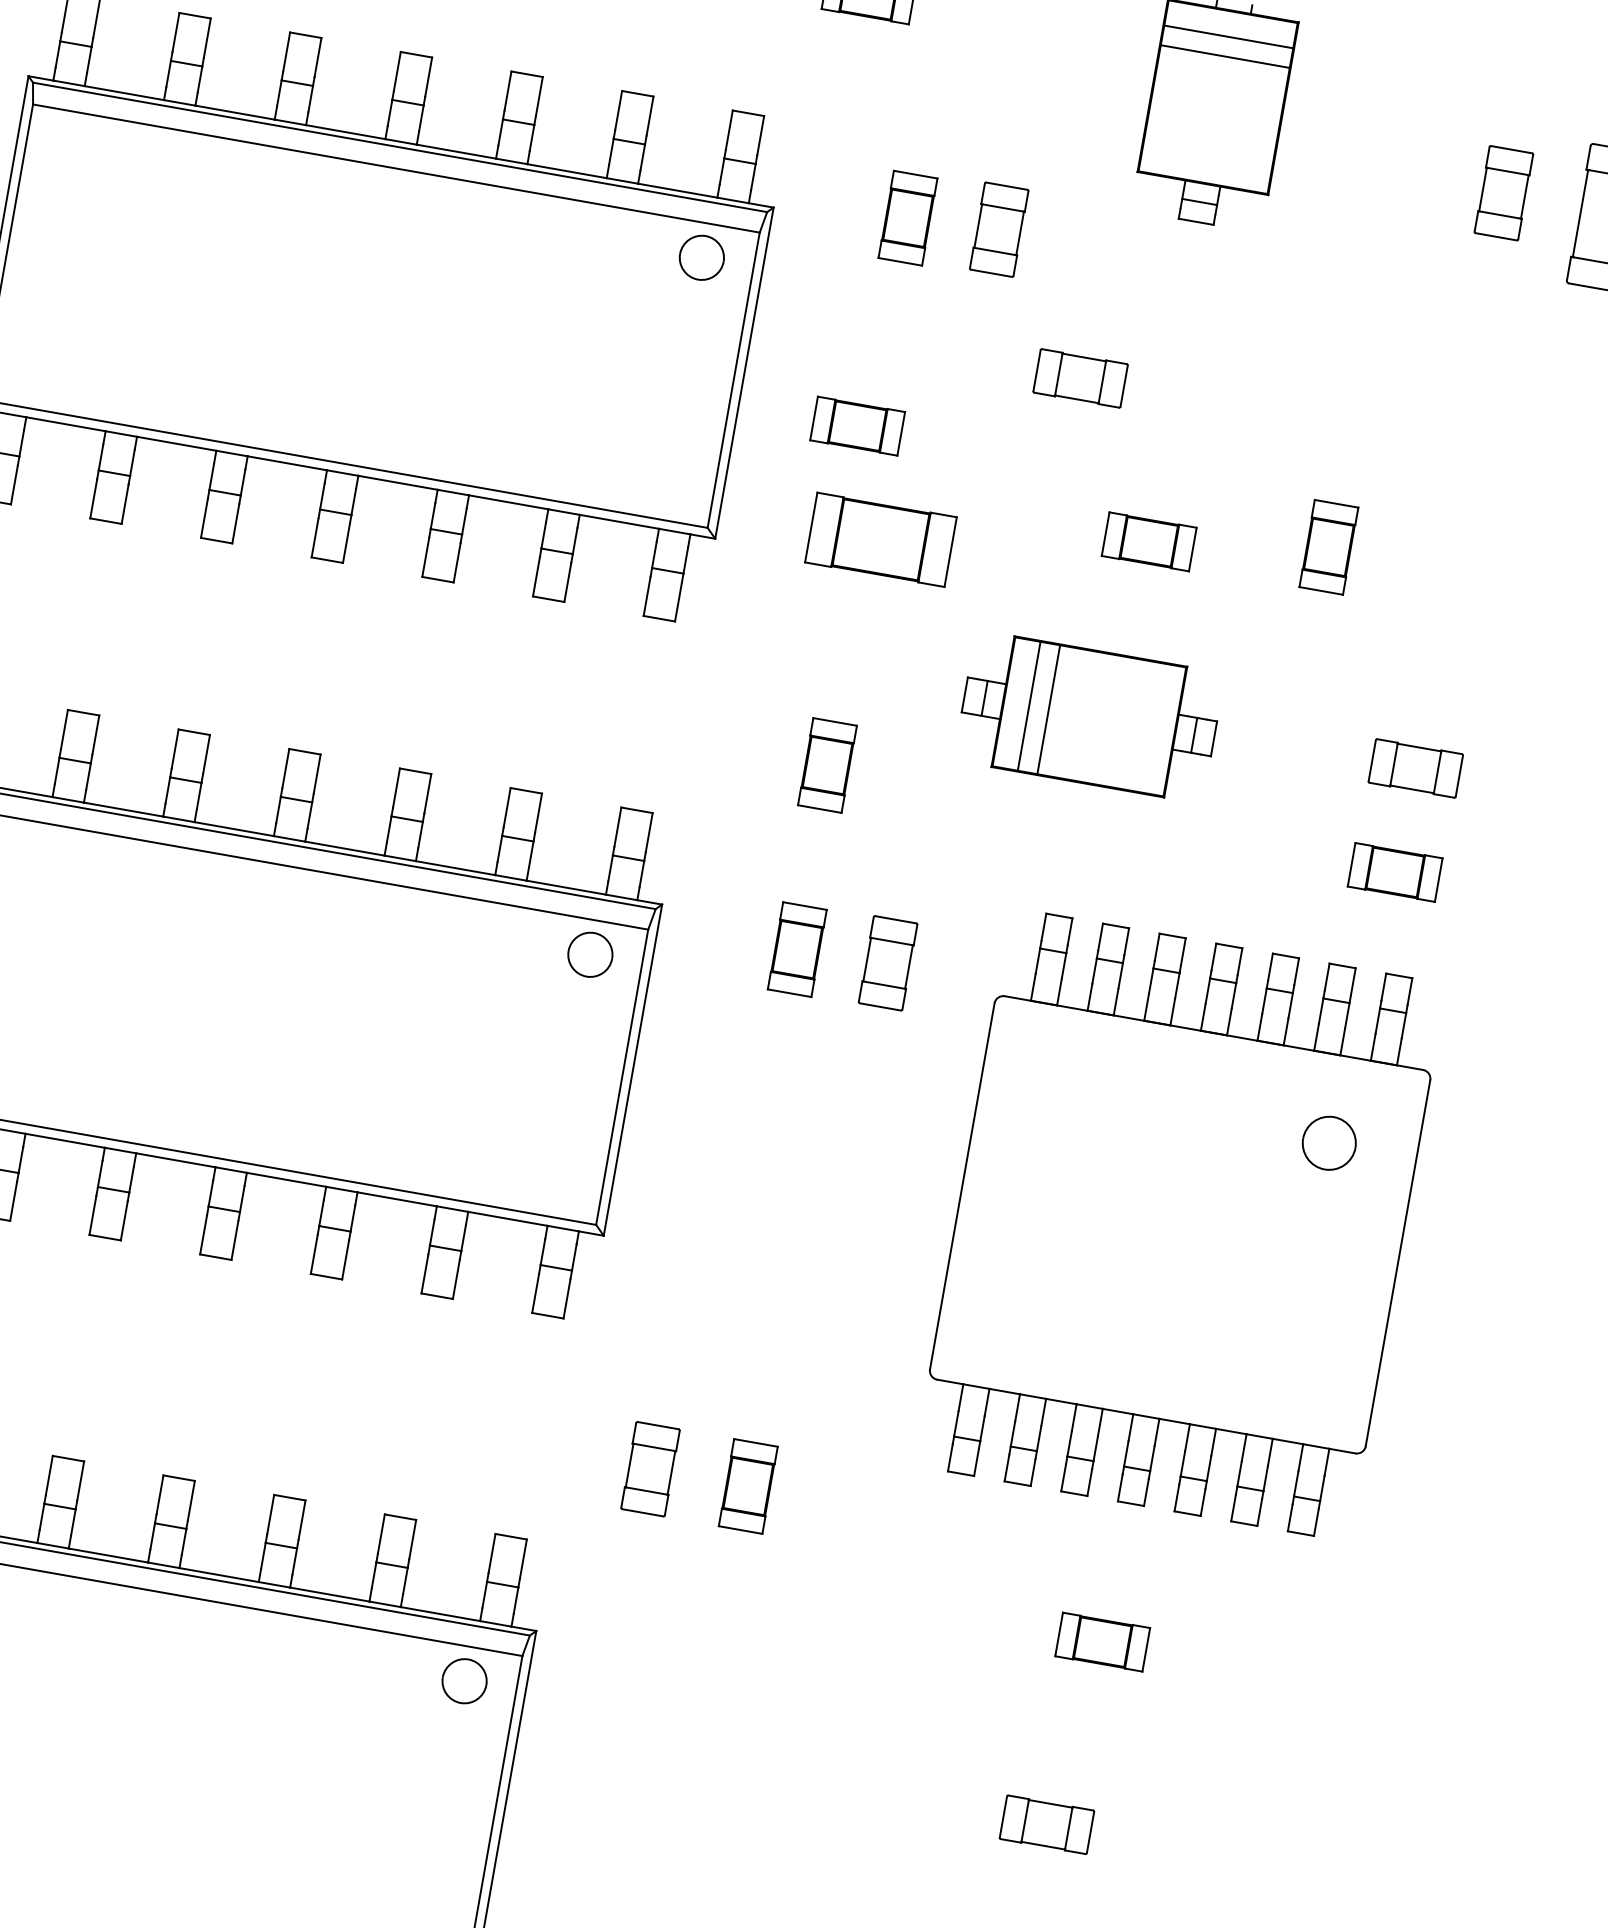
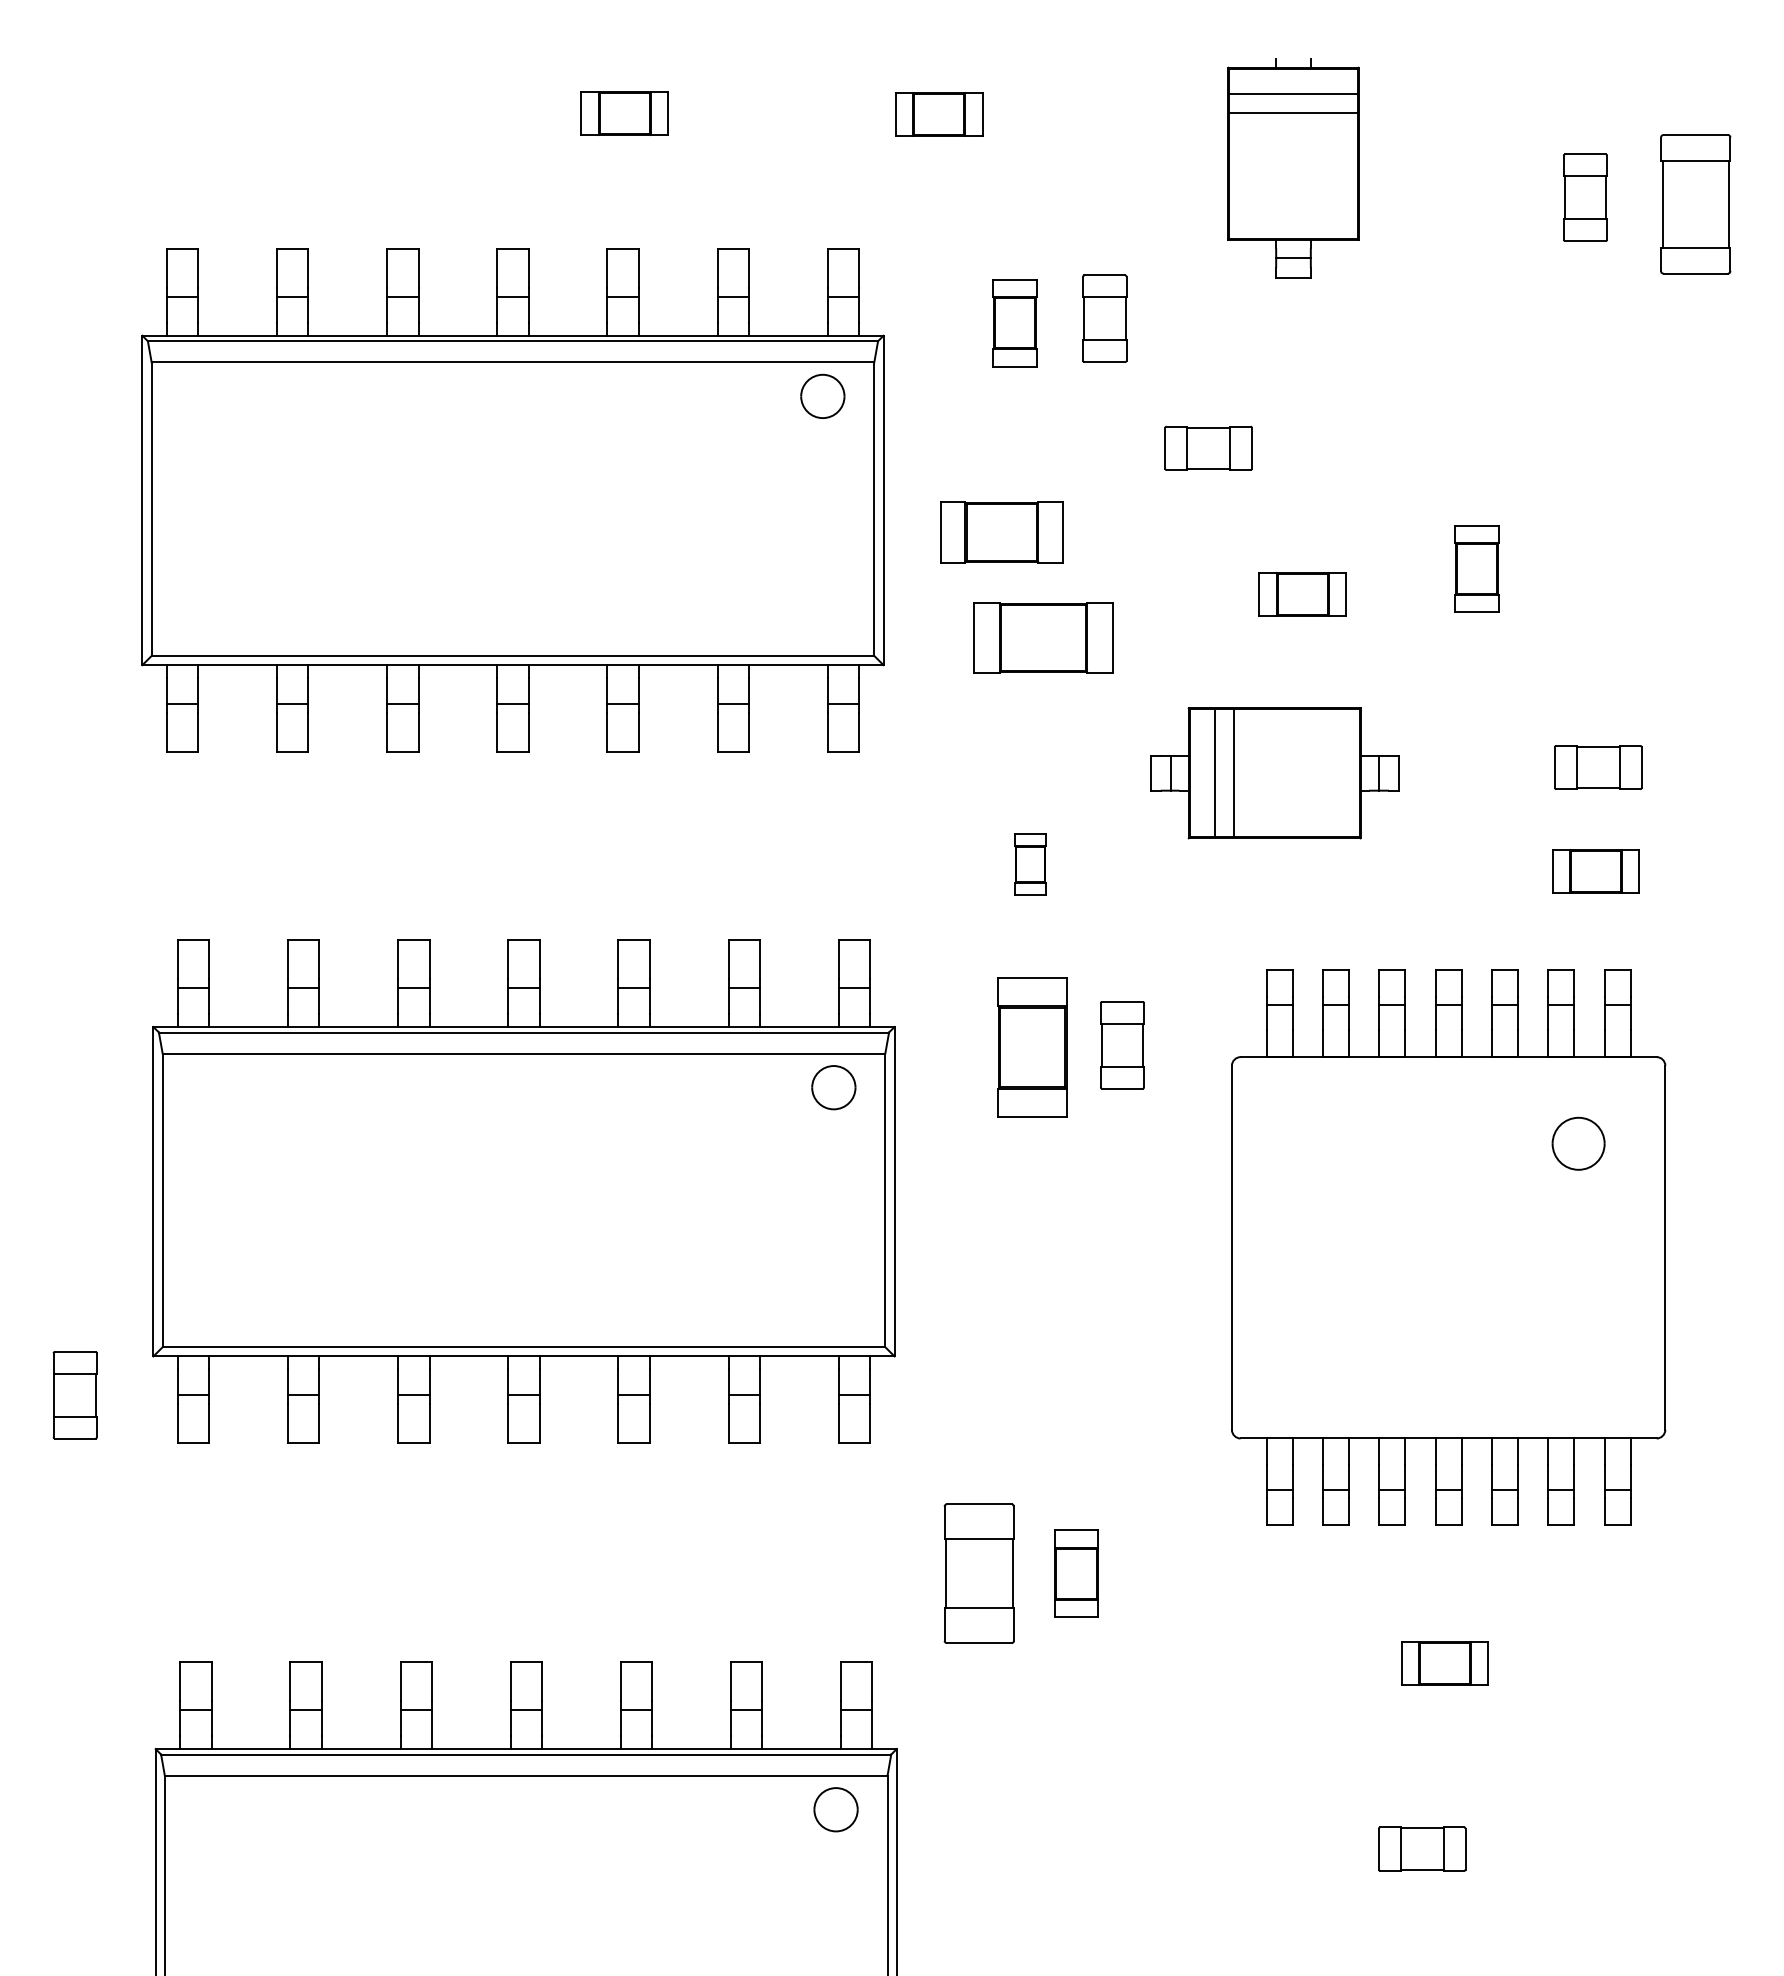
part: (857, 426) -> (1001, 532), size x1.4
part: (827, 765) -> (1030, 864), size x0.7
part: (797, 949) -> (1032, 1047), size x1.6
part: (650, 1469) -> (979, 1573), size x1.6

